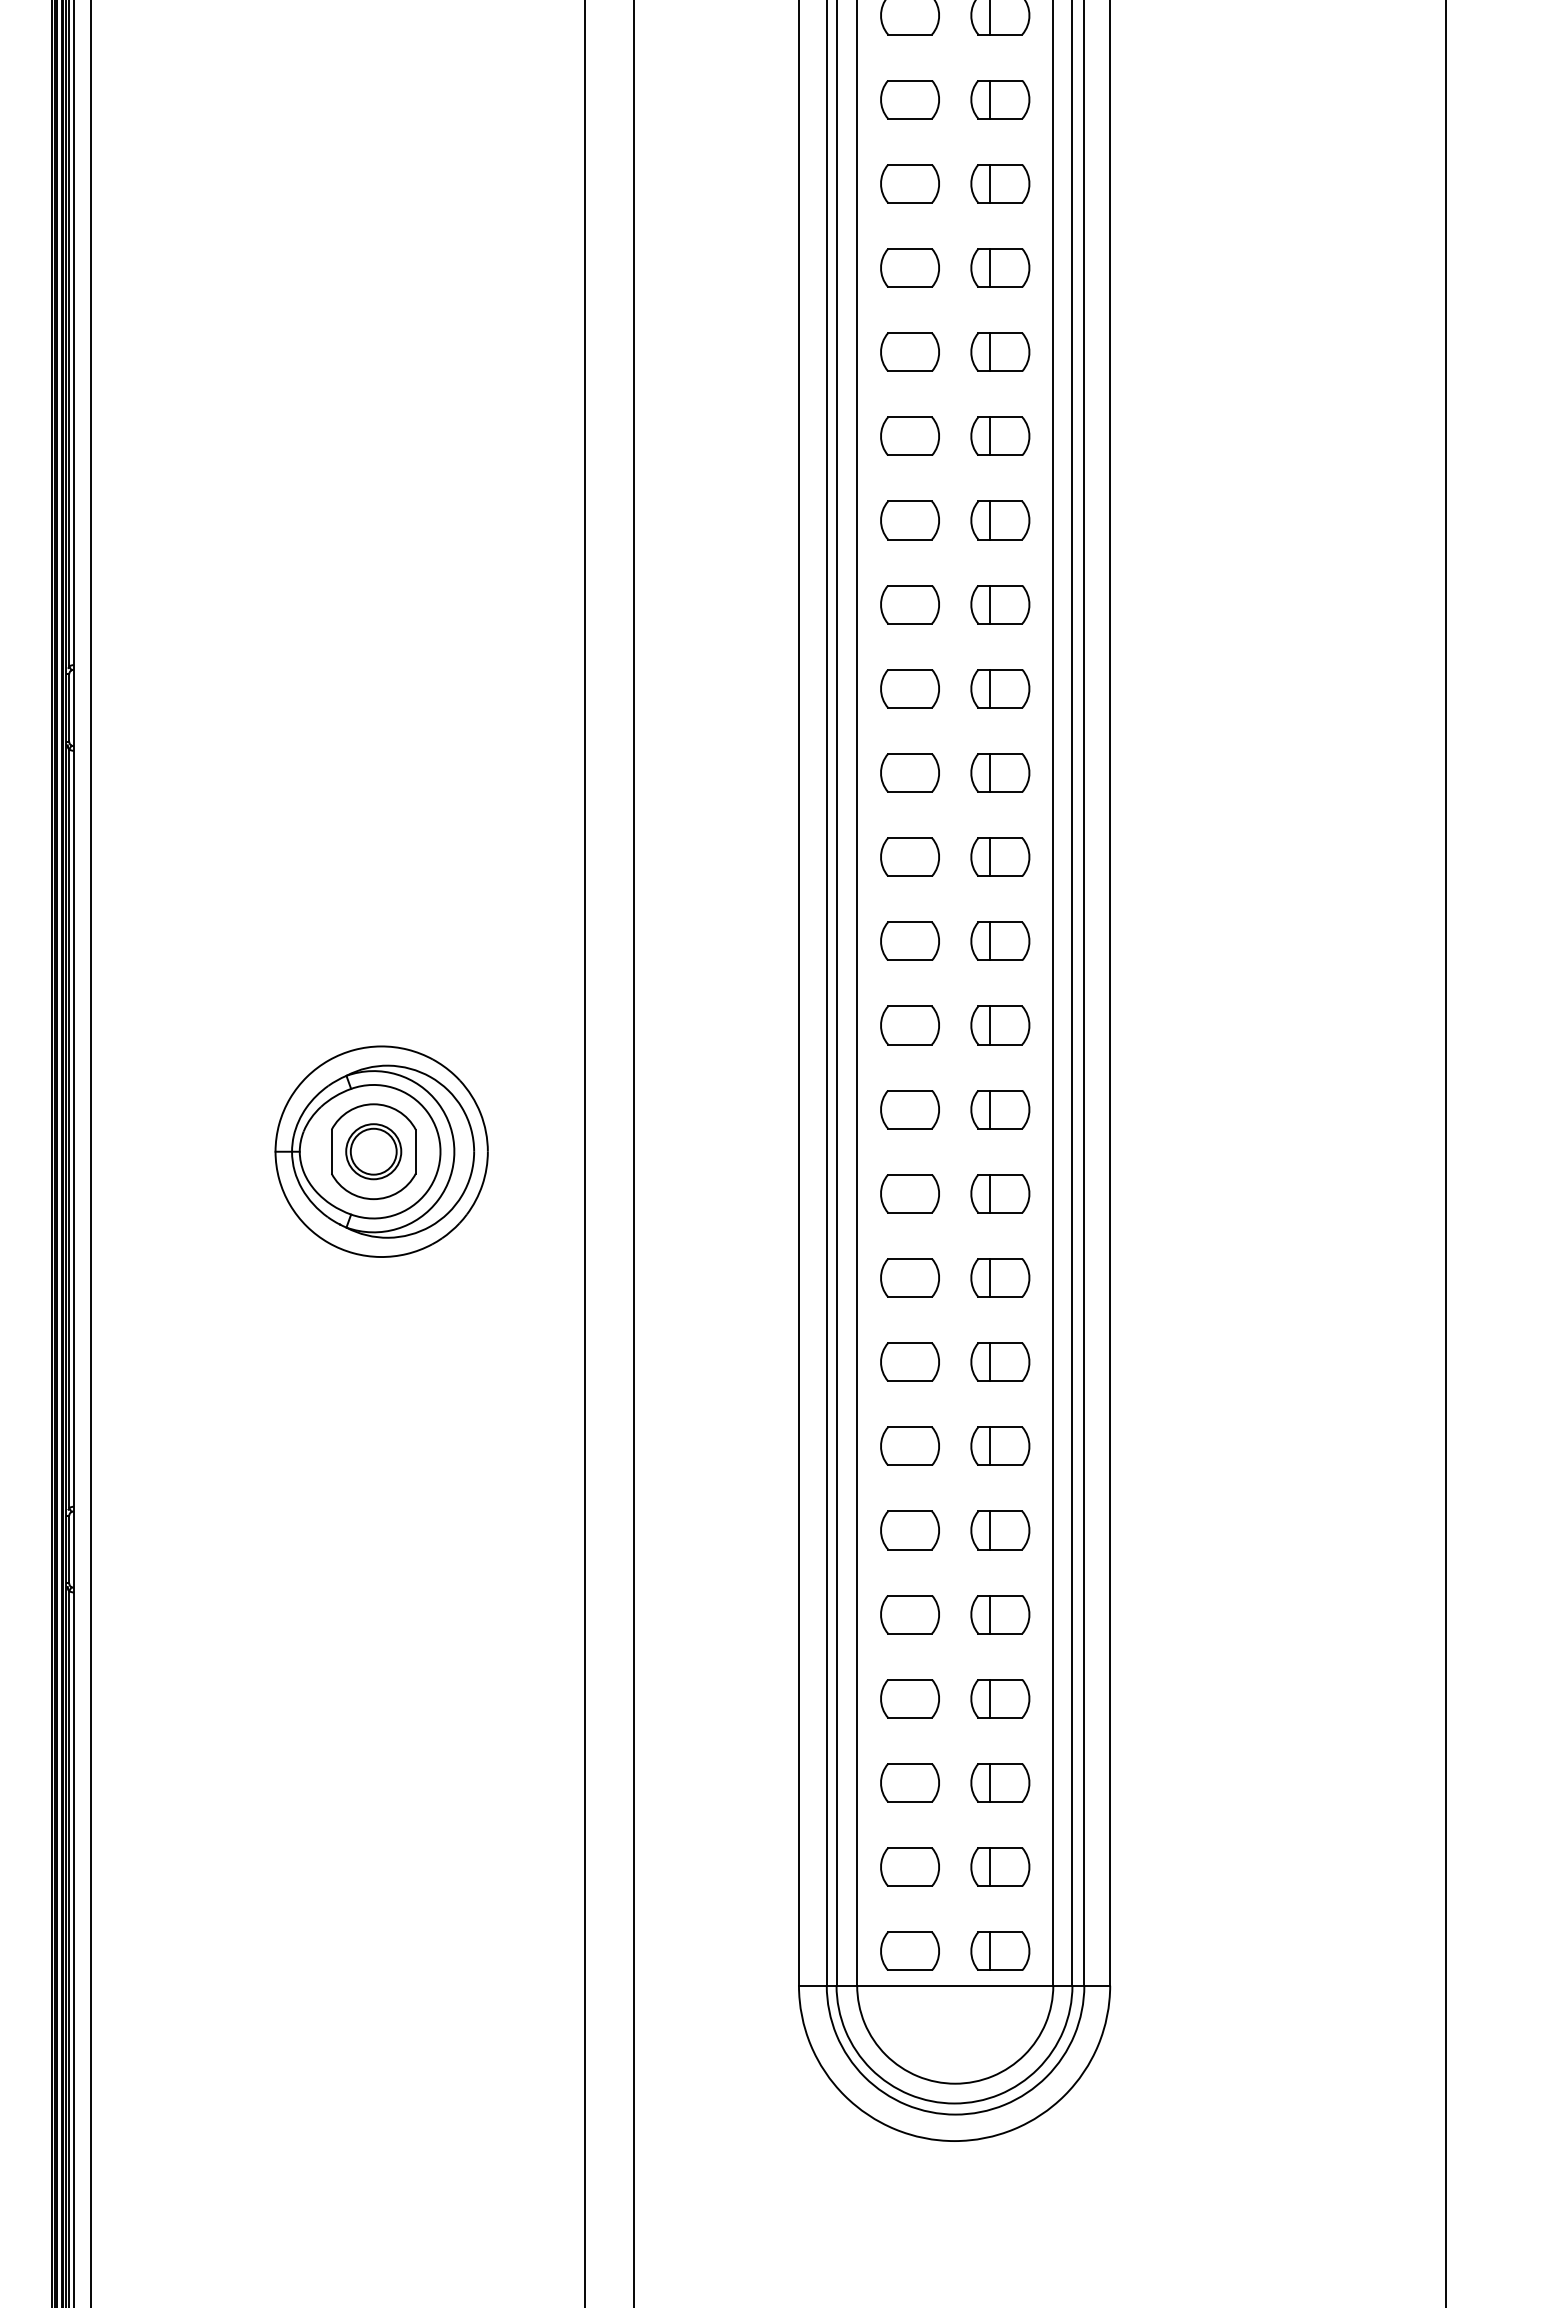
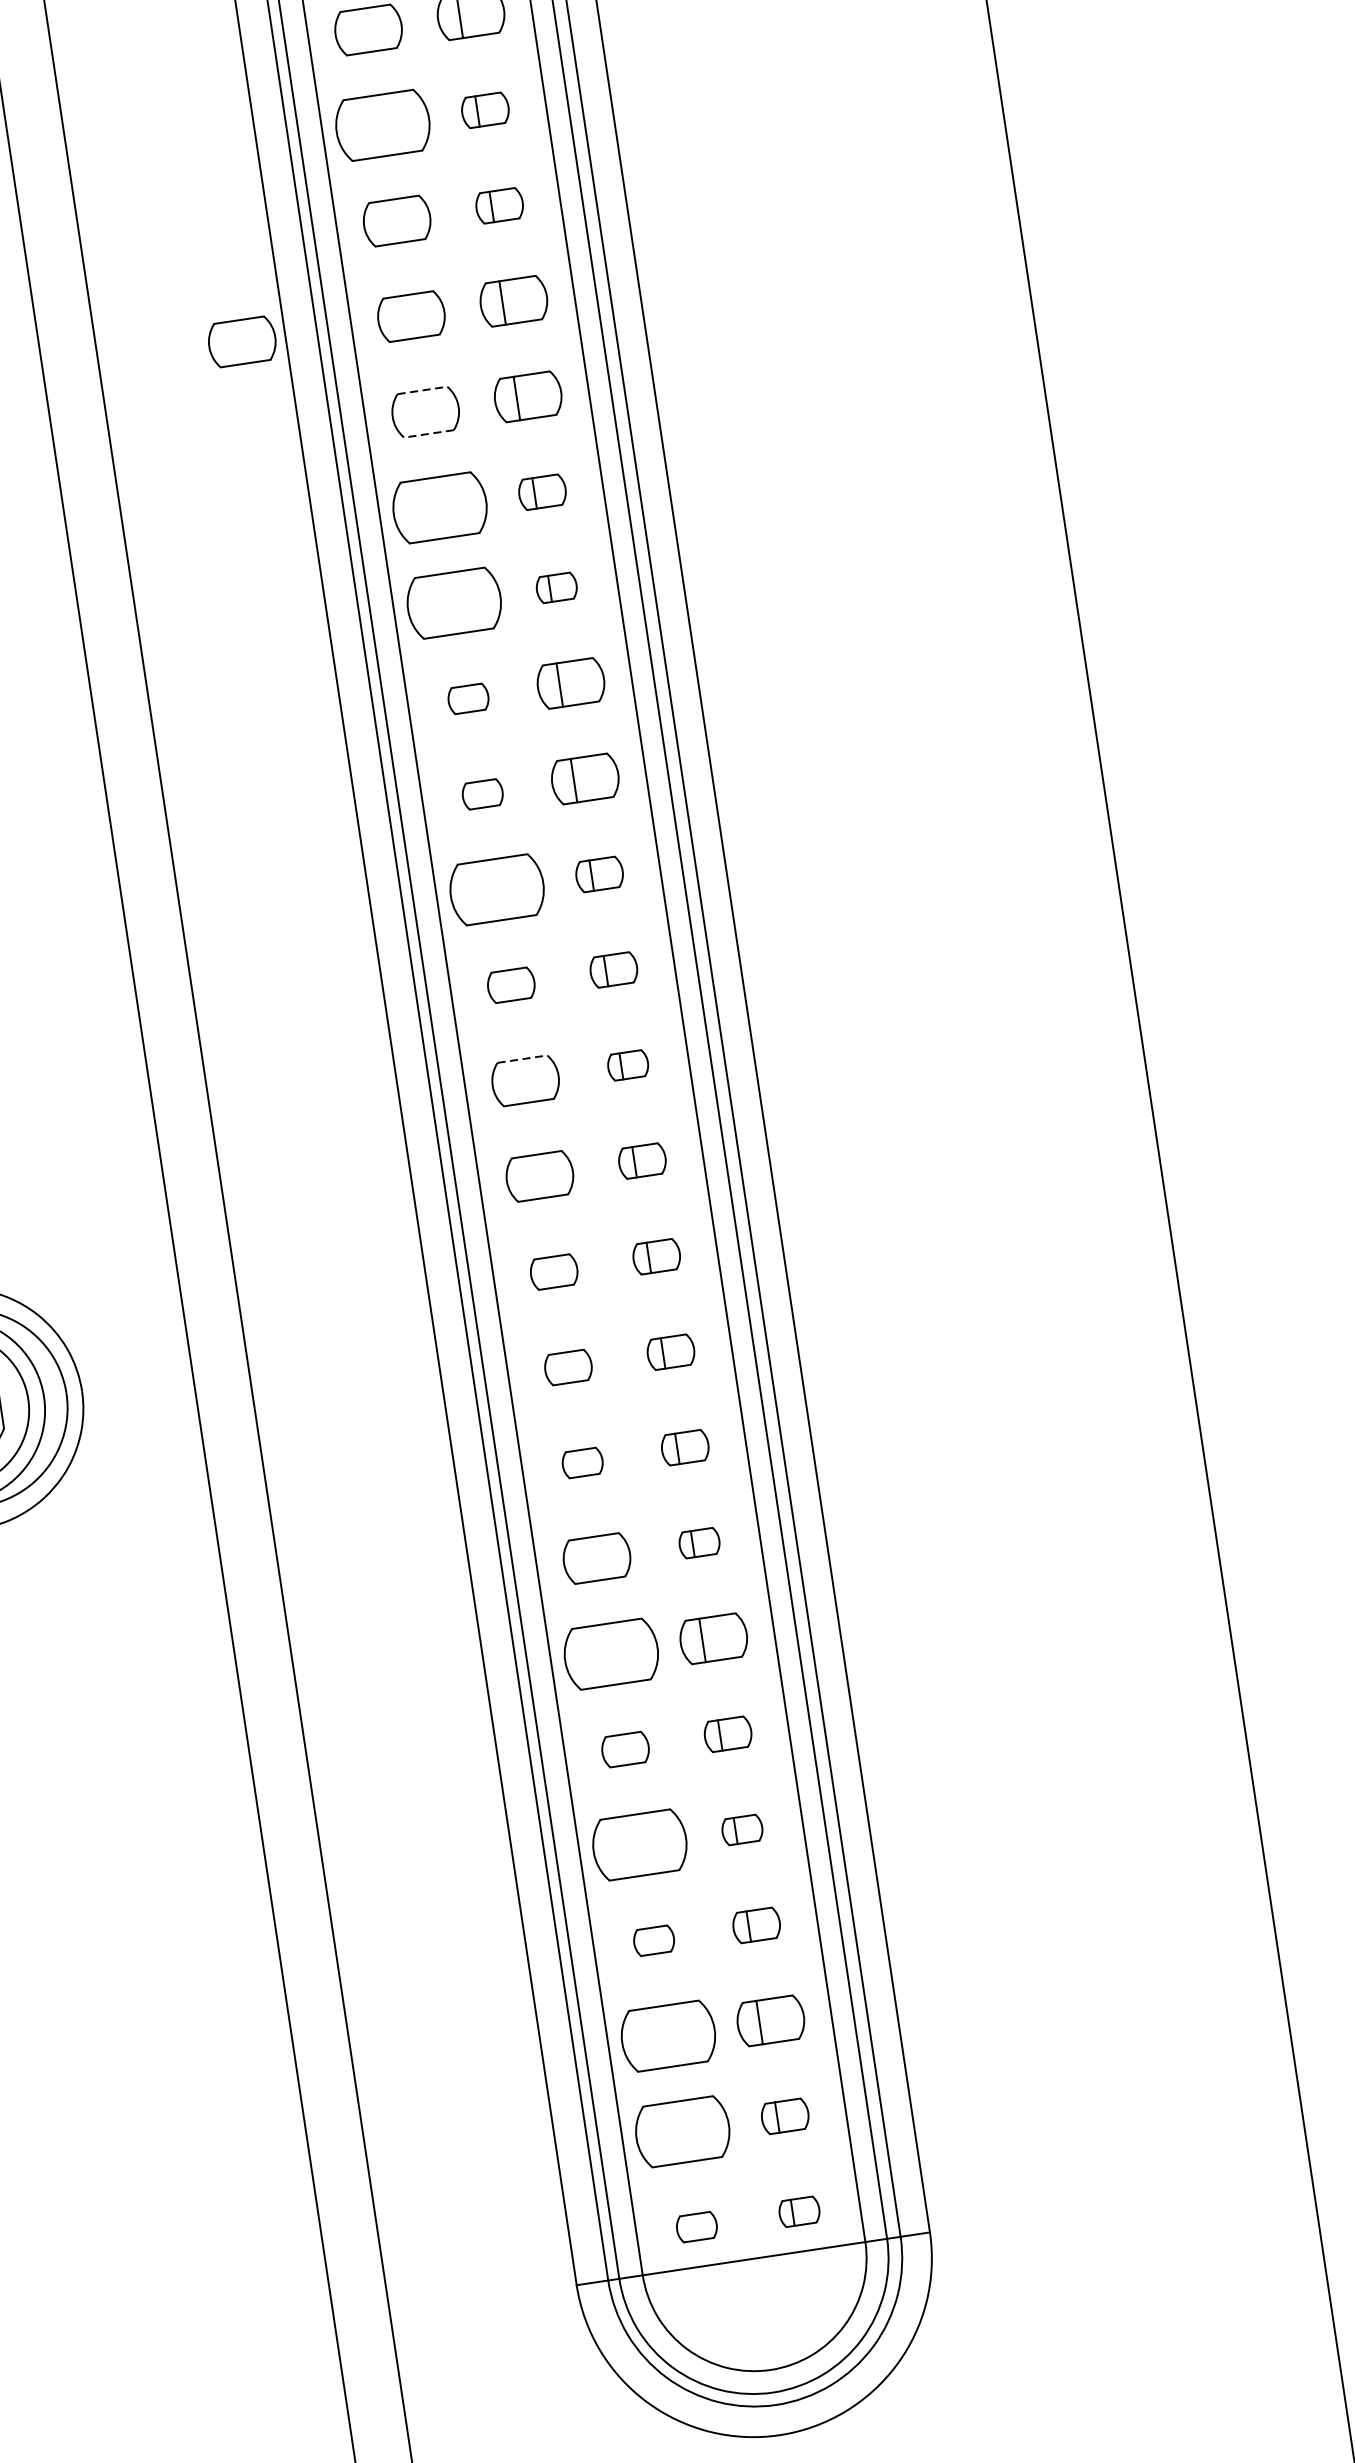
part: (909, 99) -> (382, 125), size x1.4
part: (1000, 99) -> (485, 110), size x0.7
part: (1000, 183) -> (499, 205), size x0.7
part: (760, 267) -> (241, 341), added
line: (910, 333) -> (423, 390), solid -> dashed
line: (910, 371) -> (429, 434), solid -> dashed
part: (909, 435) -> (439, 506), size x1.4
part: (1000, 435) -> (542, 491), size x0.7
part: (909, 520) -> (453, 603), size x1.4
part: (1000, 520) -> (556, 587), size x0.6
part: (909, 604) -> (467, 698), size x0.6
part: (909, 688) -> (482, 794), size x0.6
part: (909, 772) -> (496, 889), size x1.4
part: (1000, 772) -> (599, 873), size x0.7
part: (909, 856) -> (510, 984), size x0.7
part: (1000, 856) -> (613, 969), size x0.7
line: (910, 922) -> (522, 1059), solid -> dashed
part: (1000, 940) -> (628, 1064), size x0.6
part: (1000, 1025) -> (642, 1161), size x0.7
part: (909, 1109) -> (553, 1271), size x0.7
part: (1000, 1109) -> (656, 1256), size x0.7
part: (909, 1193) -> (567, 1367), size x0.7
part: (1000, 1193) -> (671, 1351), size x0.7
part: (909, 1277) -> (582, 1462), size x0.6
part: (1000, 1277) -> (685, 1447), size x0.7
part: (1000, 1361) -> (699, 1542), size x0.6
part: (909, 1445) -> (610, 1653), size x1.4
part: (909, 1530) -> (624, 1749), size x0.7
part: (1000, 1530) -> (728, 1734), size x0.7
part: (909, 1614) -> (639, 1845), size x1.4
part: (1000, 1614) -> (742, 1829), size x0.6
part: (909, 1698) -> (653, 1940), size x0.6
part: (1000, 1698) -> (756, 1925), size x0.7
part: (909, 1782) -> (667, 2035), size x1.4
part: (909, 1866) -> (681, 2131), size x1.4
part: (1000, 1866) -> (785, 2115), size x0.7
part: (909, 1950) -> (696, 2226), size x0.6
part: (1000, 1950) -> (799, 2211), size x0.6

